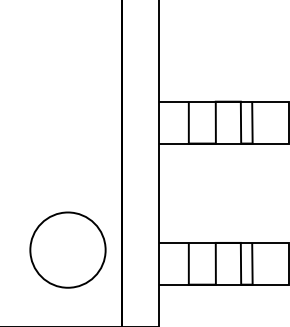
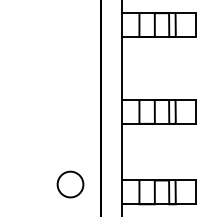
circle: (67, 249) -> (70, 184), size x0.6

